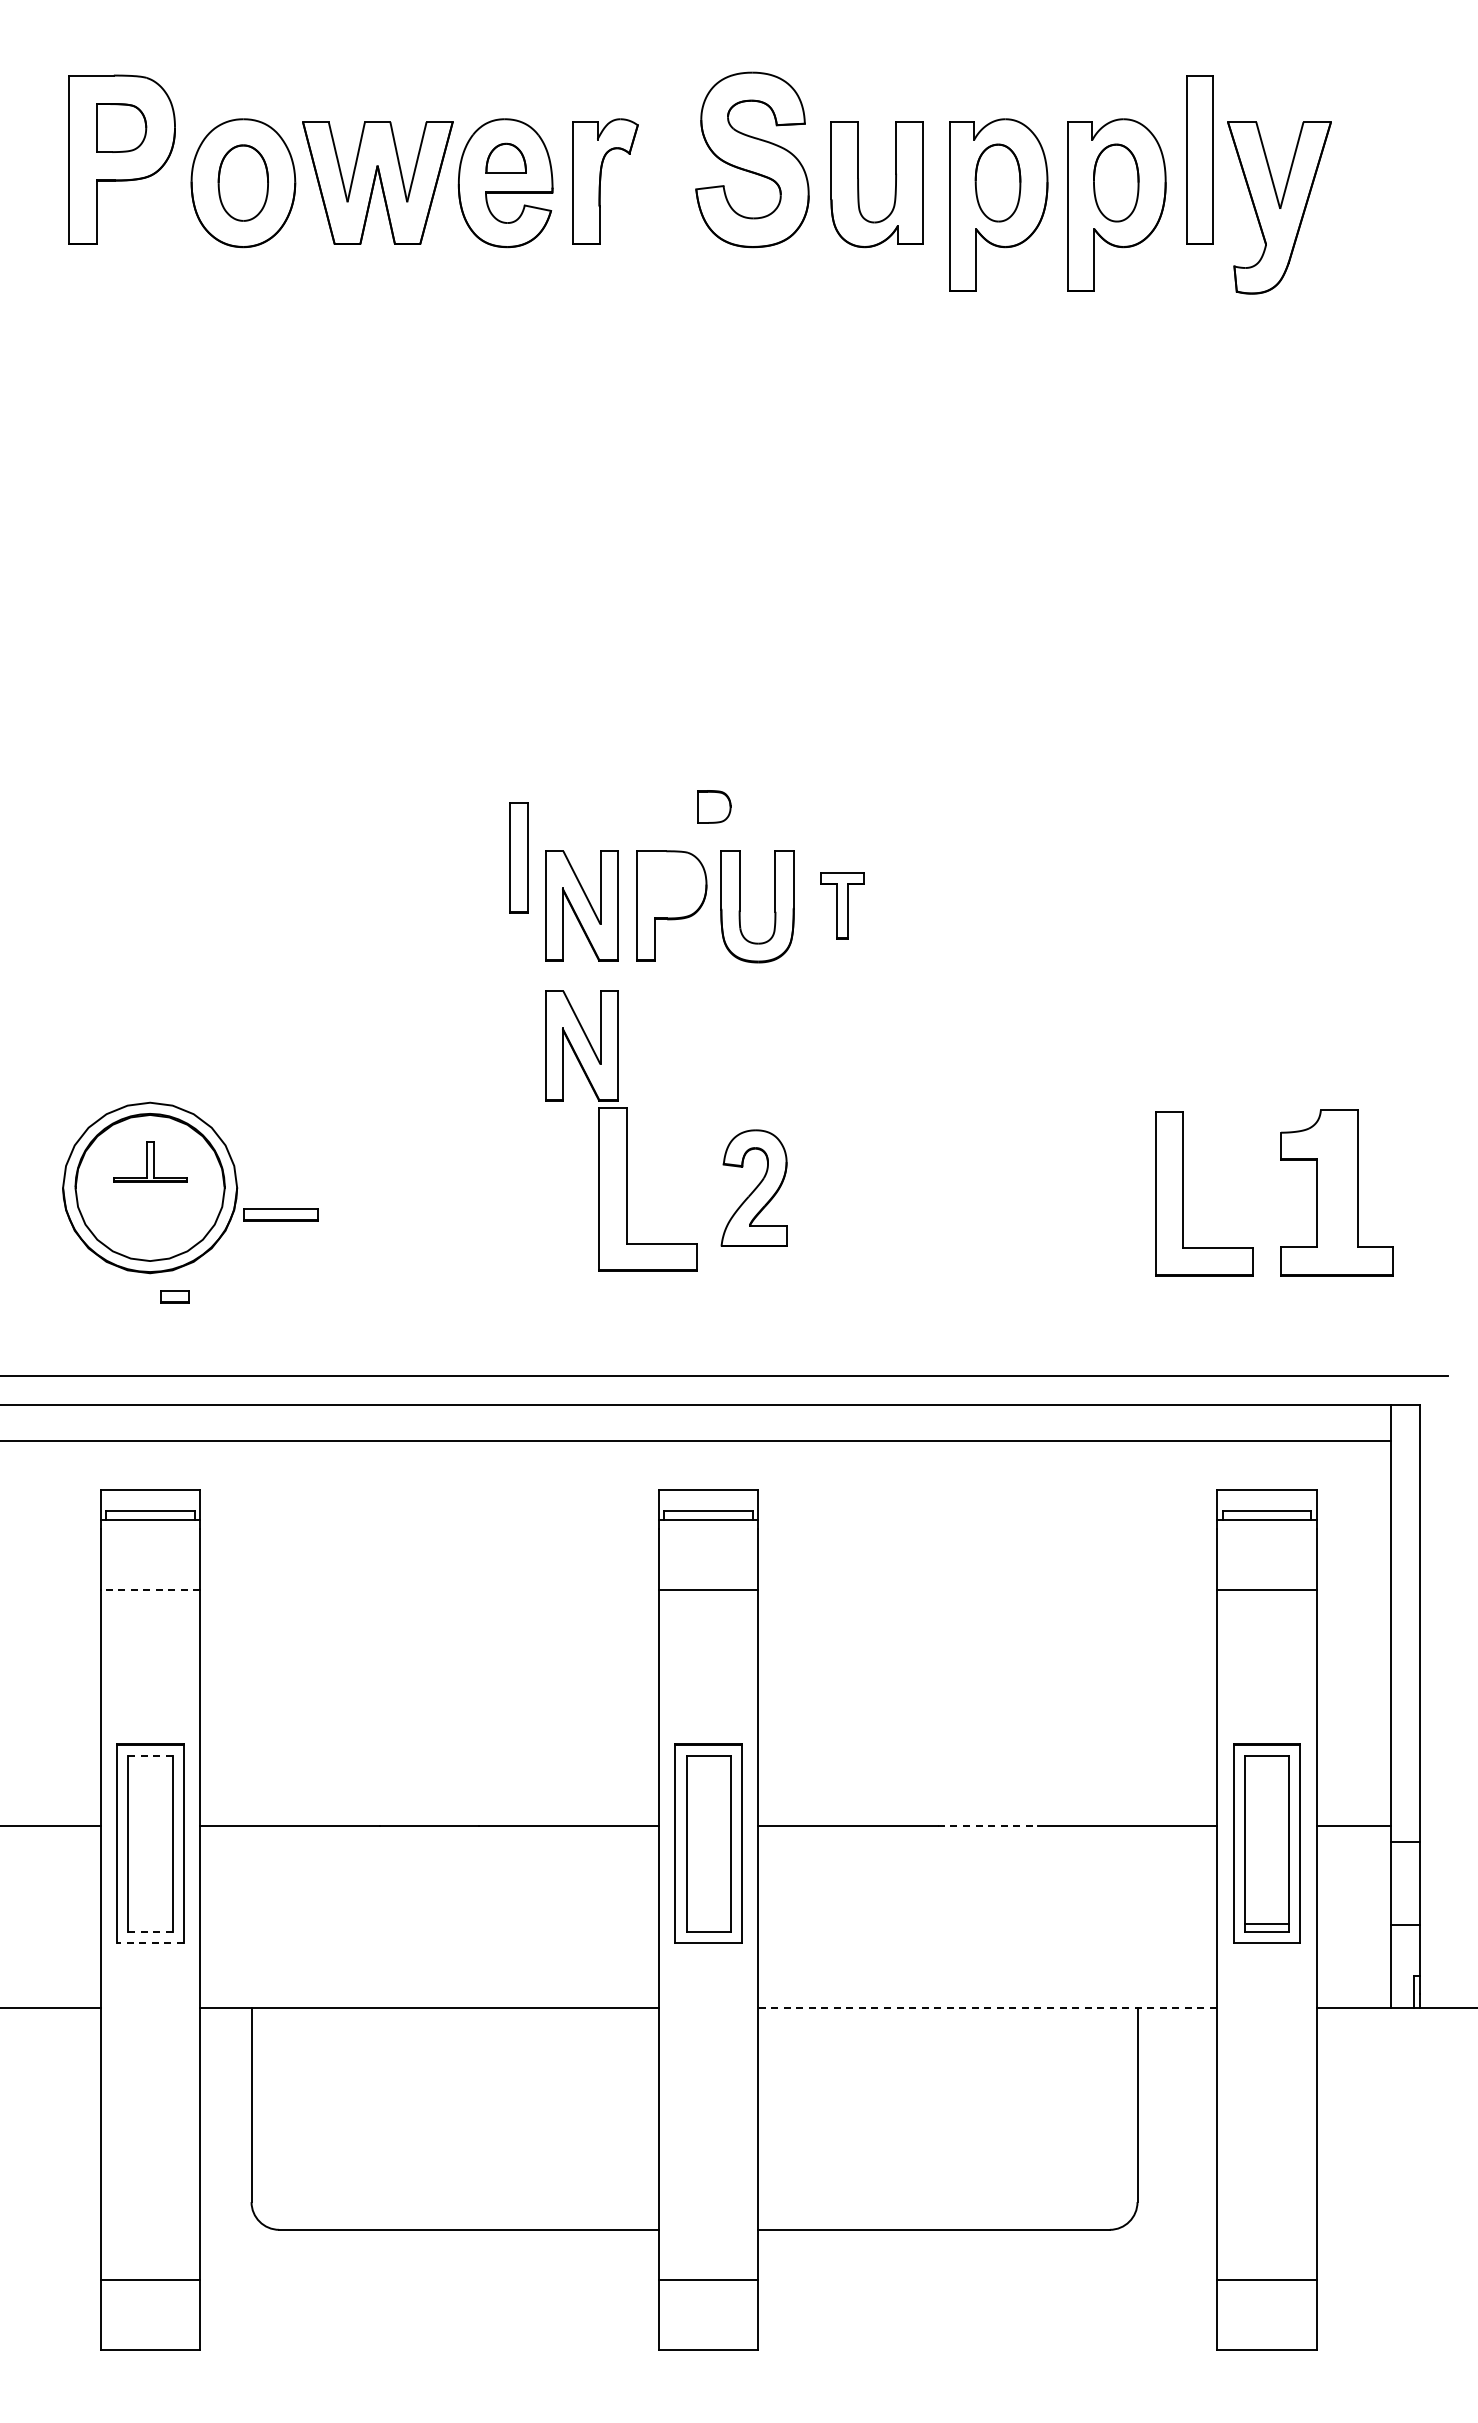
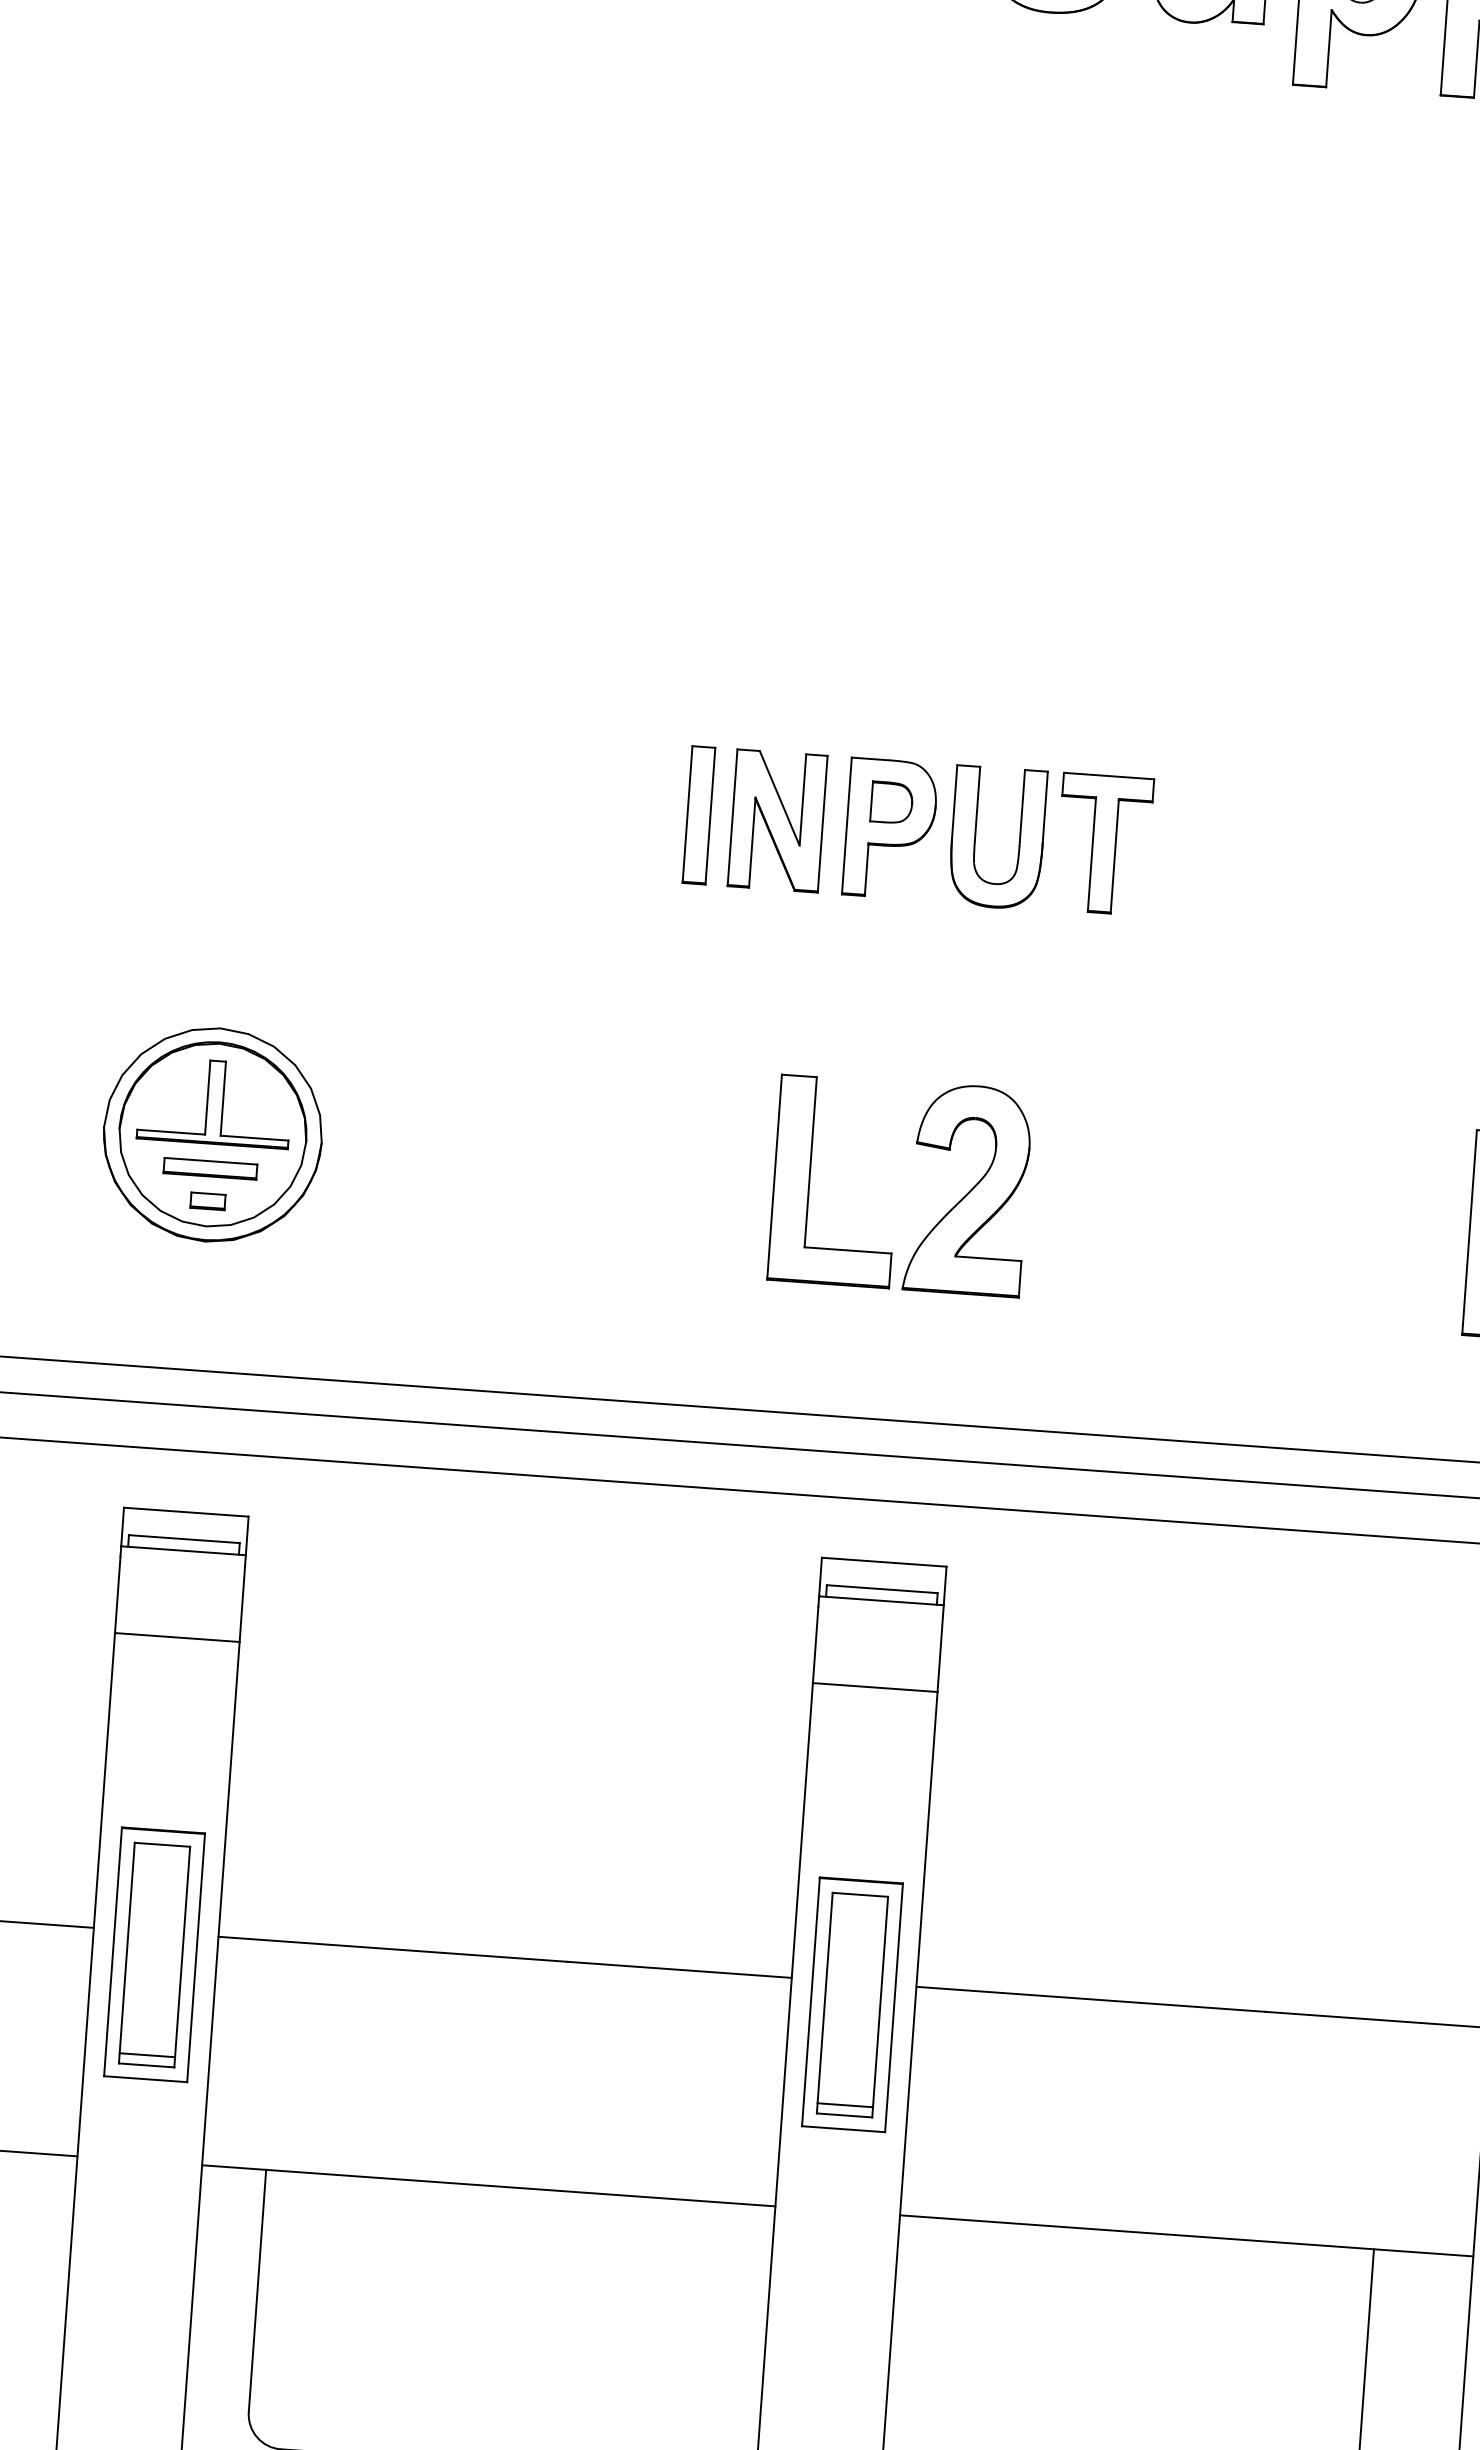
part: (714, 806) -> (892, 802), moved
part: (518, 857) -> (698, 814), moved
part: (842, 905) -> (1103, 843), size x1.67
part: (581, 1045) -> (765, 995), removed
part: (150, 1161) -> (215, 1101), size x1.67
part: (753, 1187) -> (967, 1188), size x1.43
part: (280, 1214) -> (209, 1168), moved
part: (174, 1296) -> (207, 1200), moved
line: (150, 1589) -> (177, 1637), dashed -> solid
line: (150, 1755) -> (162, 1844), dashed -> solid
line: (987, 1825) -> (1202, 2007), dashed -> solid
line: (150, 1923) -> (147, 2054), added
line: (708, 1923) -> (845, 2104), added
line: (150, 1932) -> (146, 2065), dashed -> solid
line: (149, 1943) -> (144, 2079), dashed -> solid
line: (987, 2008) -> (1186, 2236), dashed -> solid

